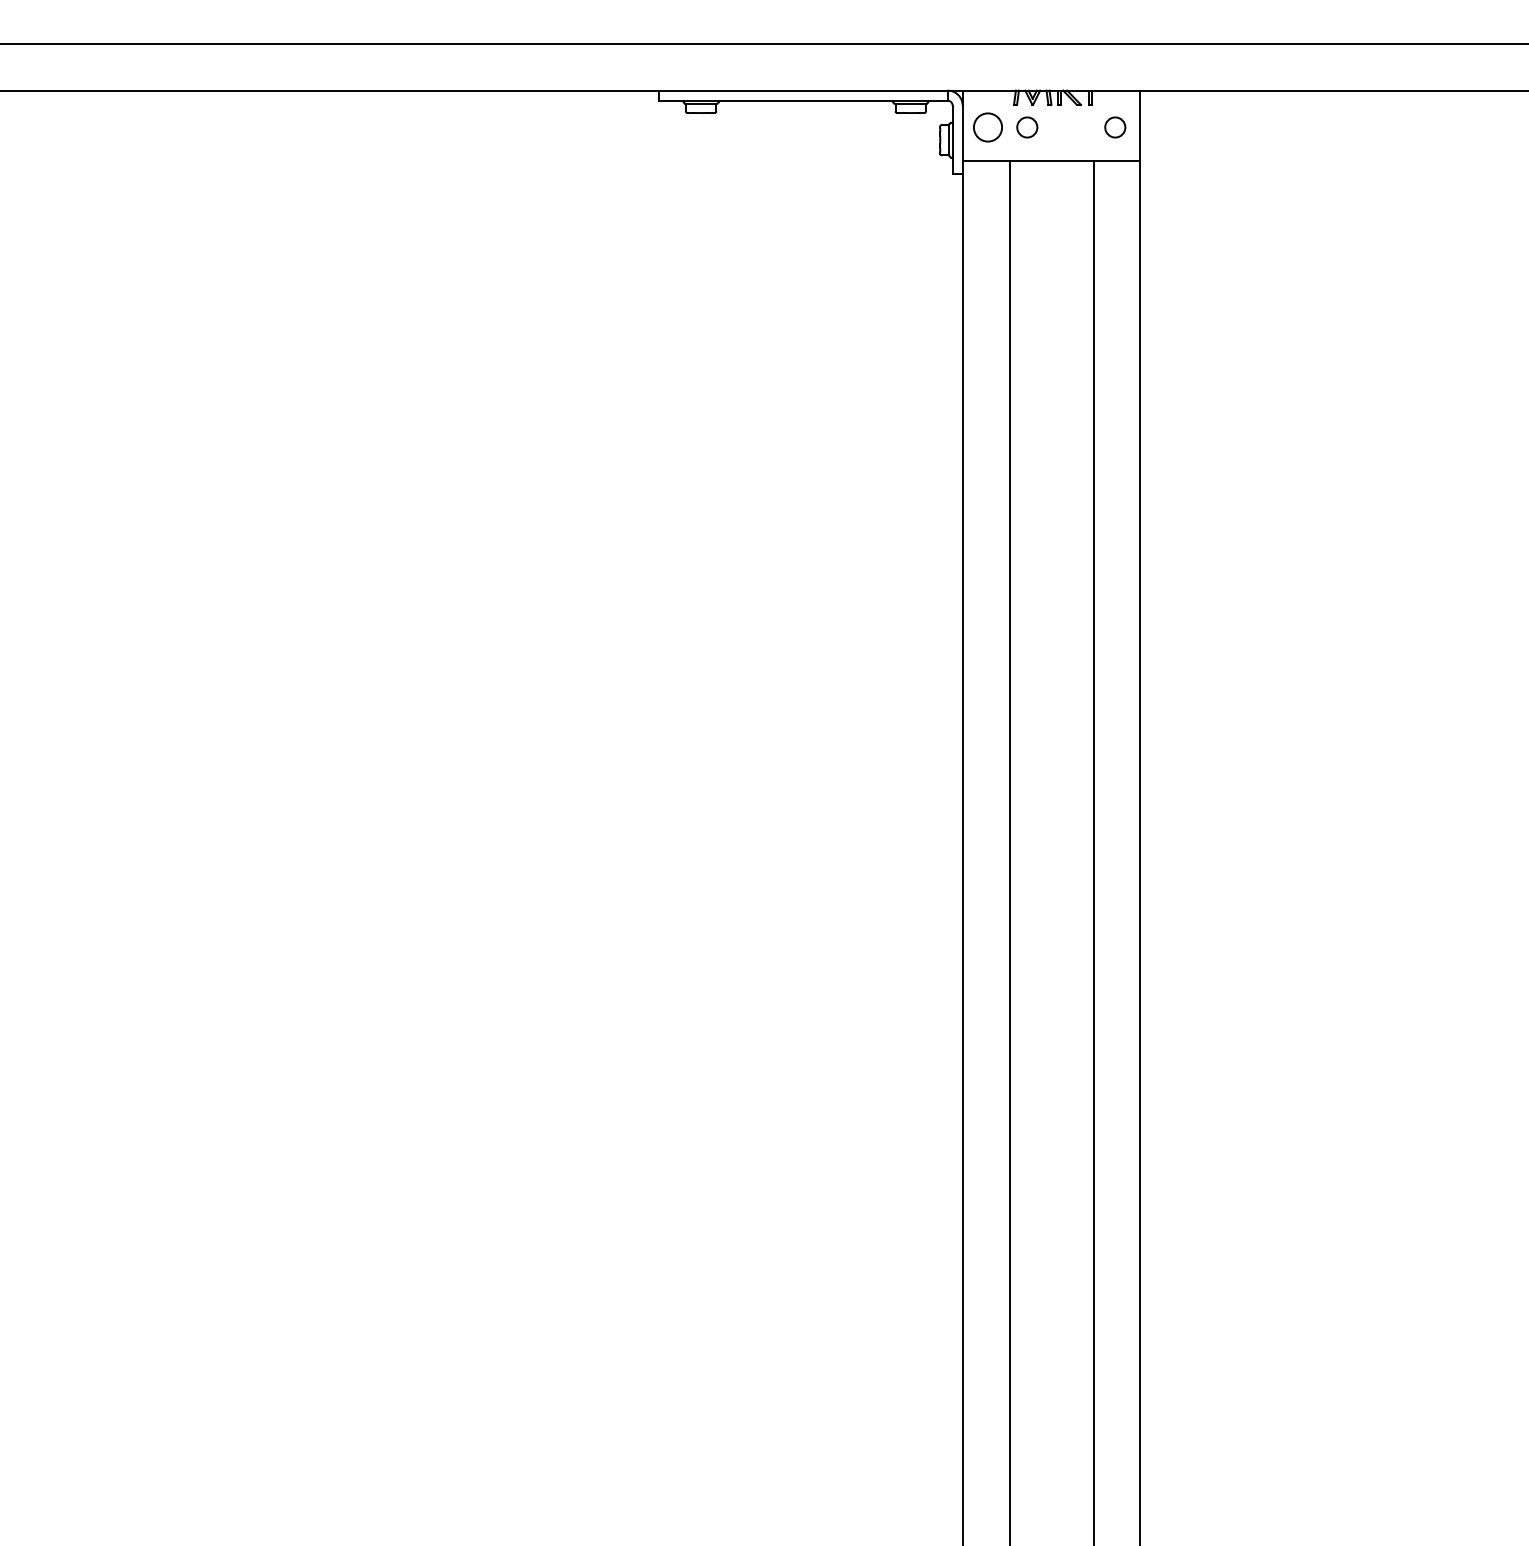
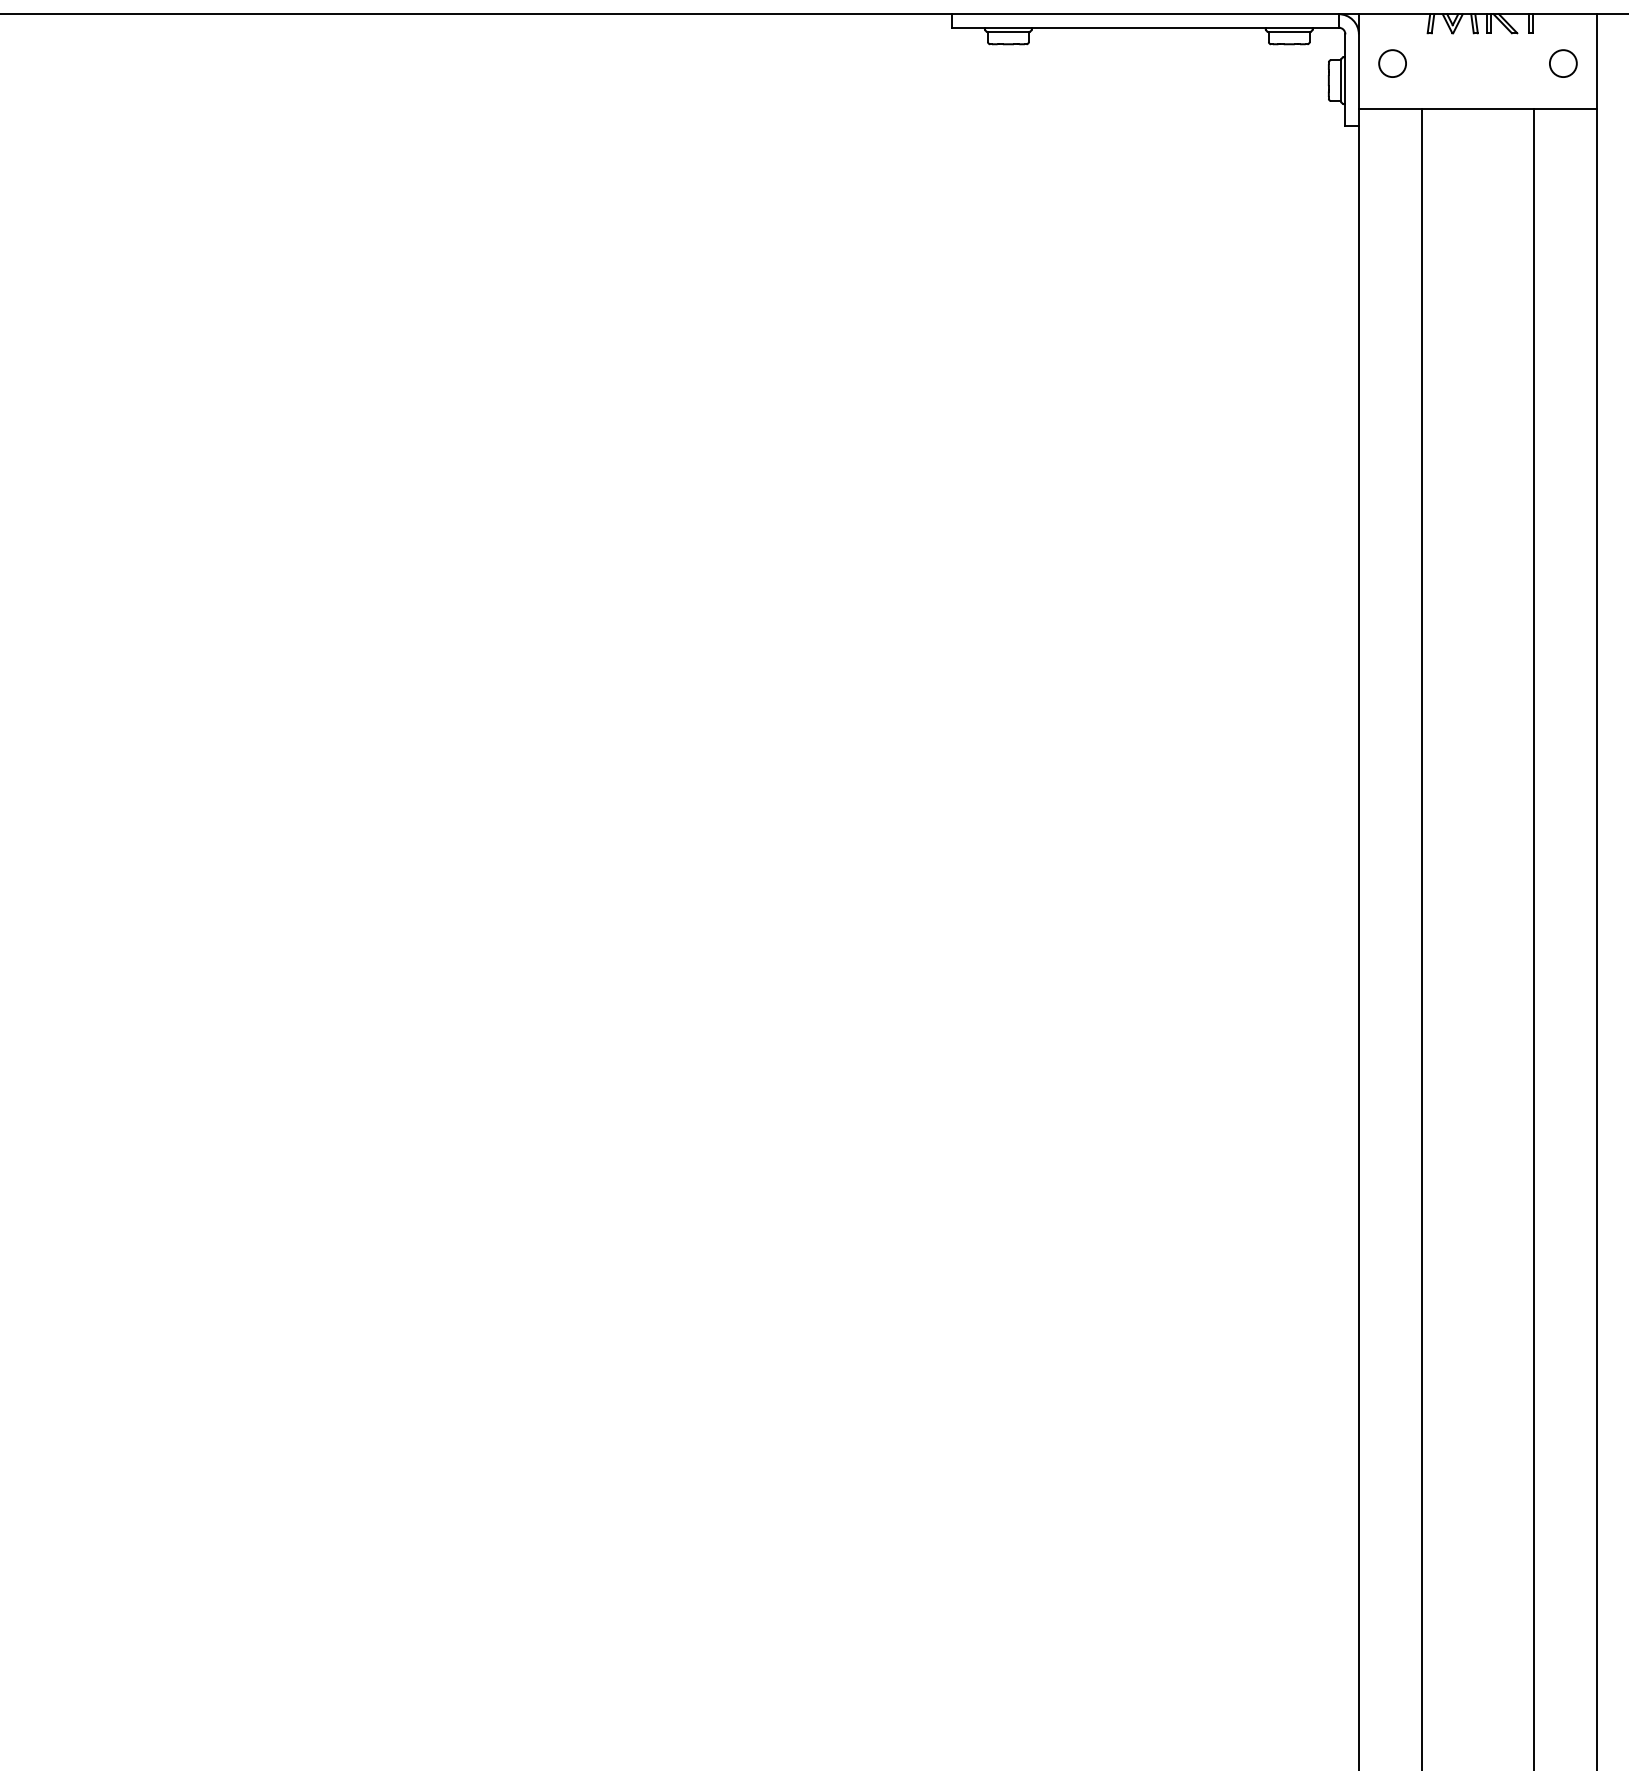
circle: (987, 127) -> (1392, 63), size x0.71
circle: (1027, 127) -> (1445, 63), removed

